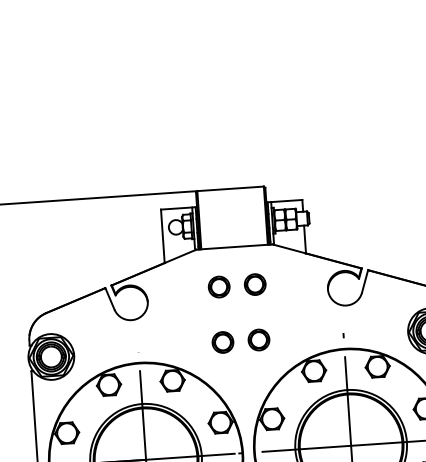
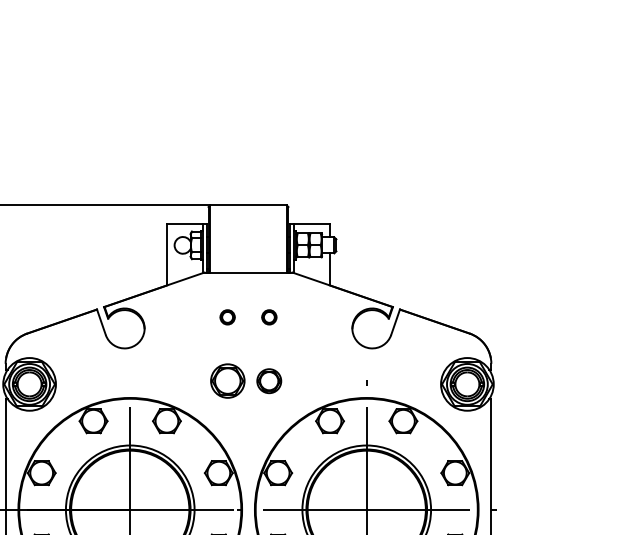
part: (255, 284) -> (269, 317), size x0.6
part: (219, 287) -> (227, 317), size x0.6
part: (222, 342) -> (227, 381), size x1.4

